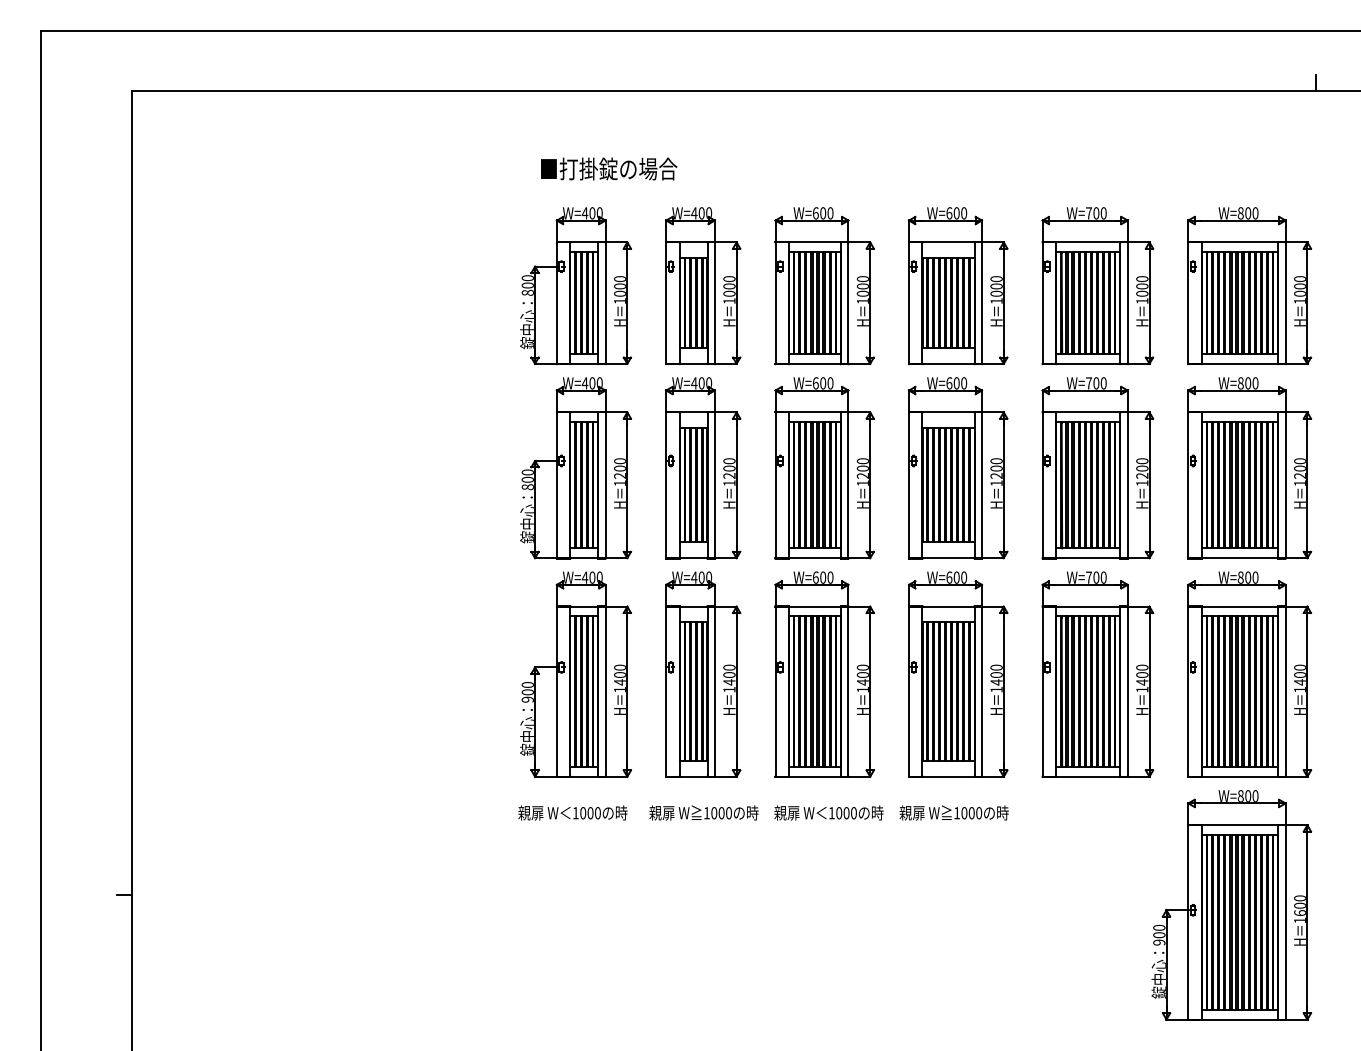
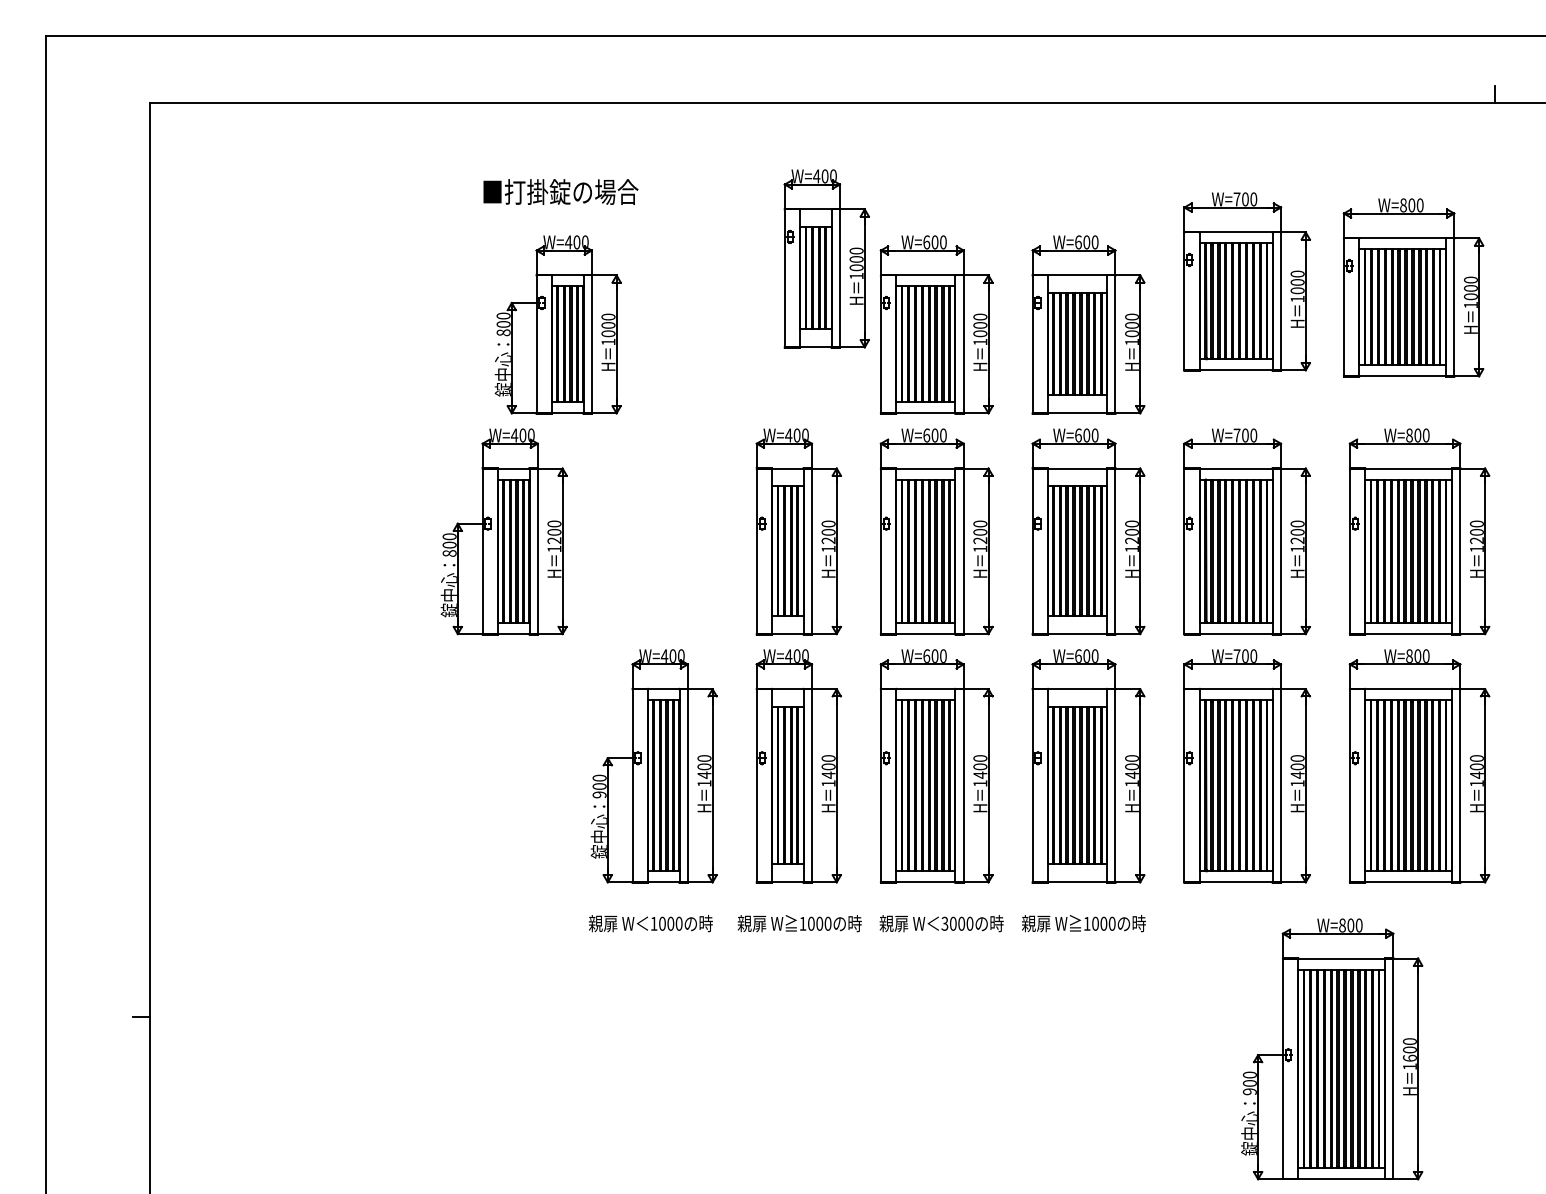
text: (608, 168) -> (560, 191), moved
part: (575, 285) -> (557, 324), moved
part: (702, 285) -> (826, 258), moved
part: (1097, 285) -> (1246, 281), moved
part: (1249, 285) -> (1413, 287), moved
part: (575, 467) -> (503, 531), moved
text: (831, 812) -> (944, 923), 1000 -> 3000
part: (1232, 905) -> (1332, 1049), moved

